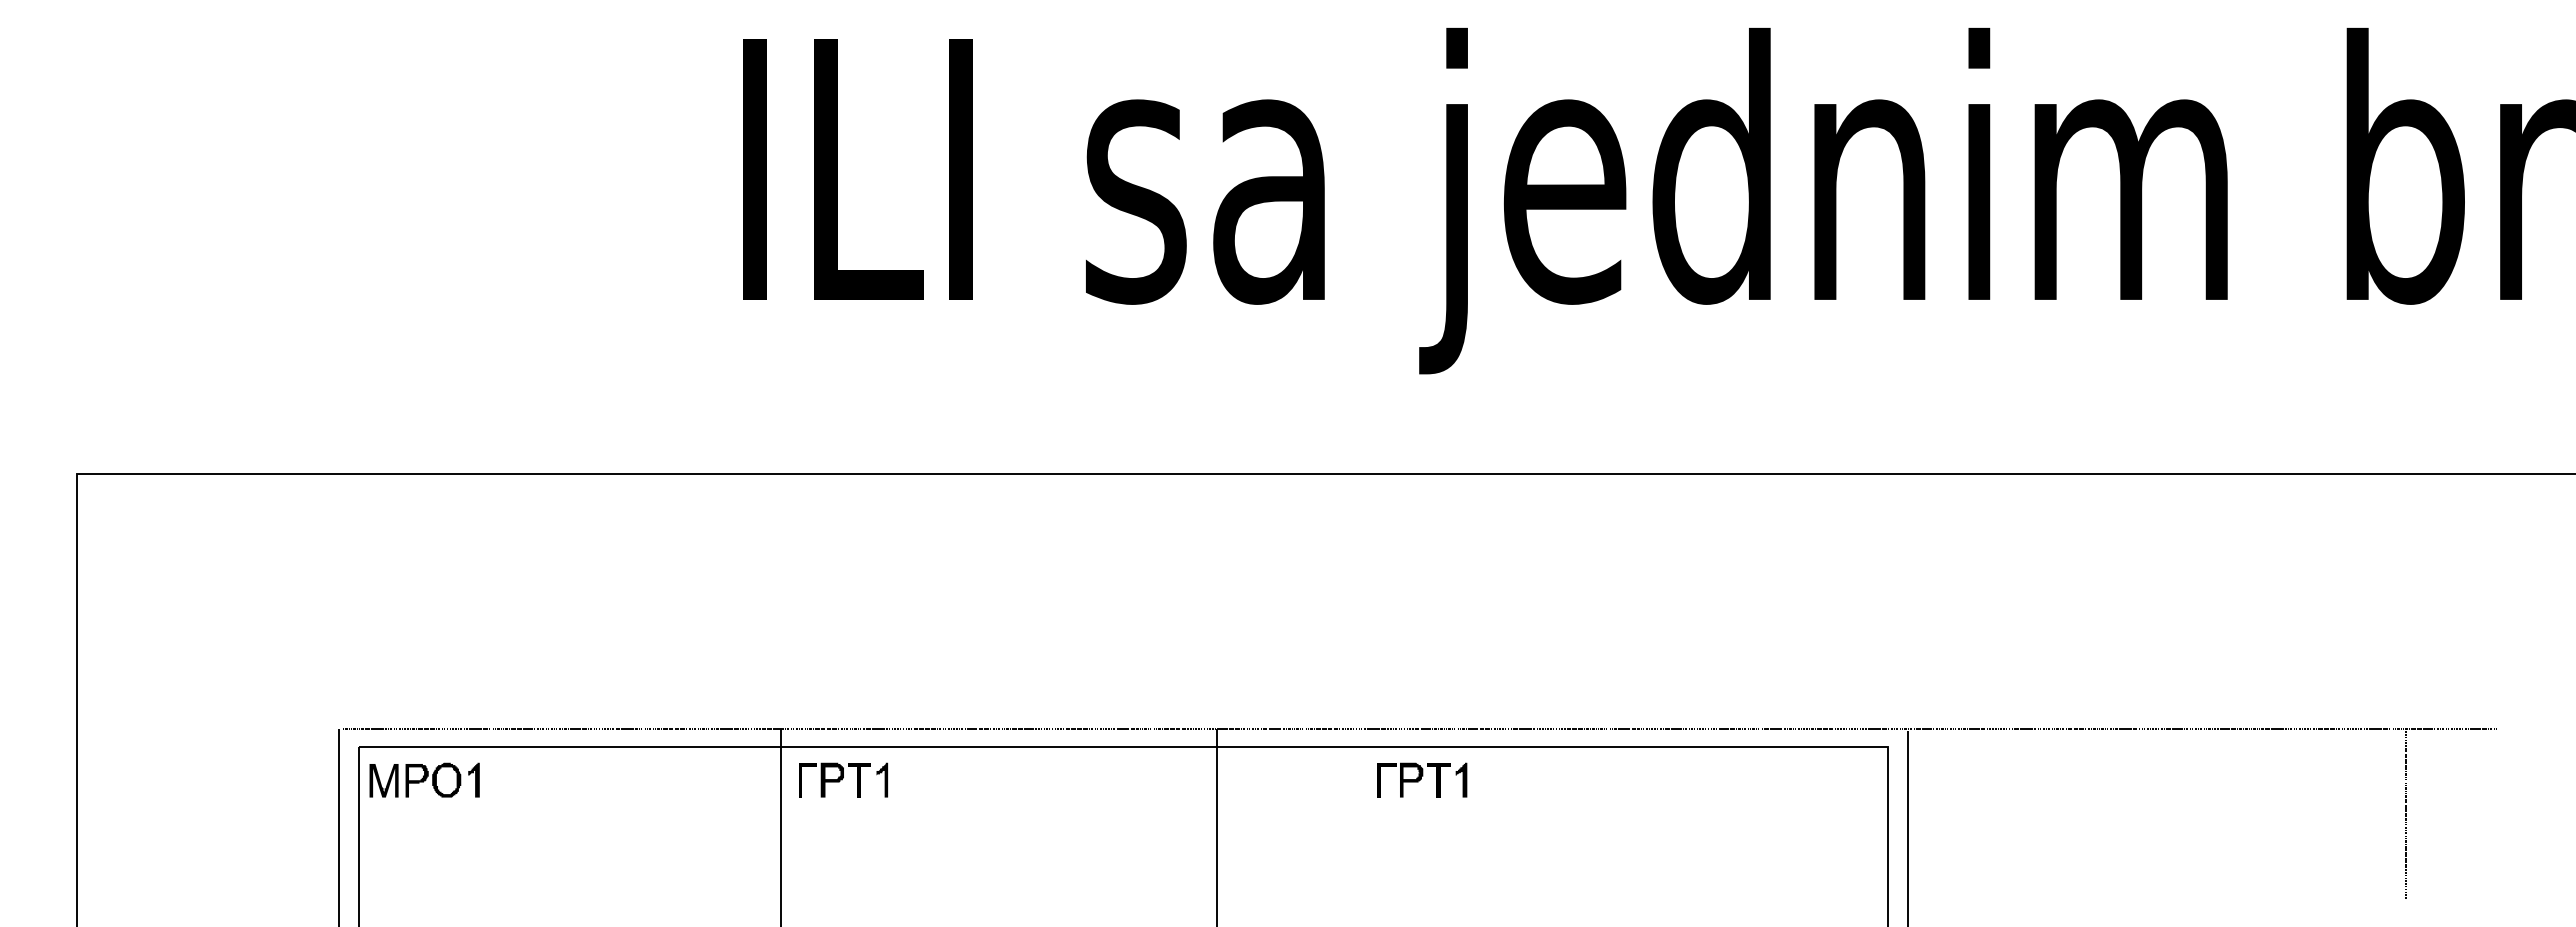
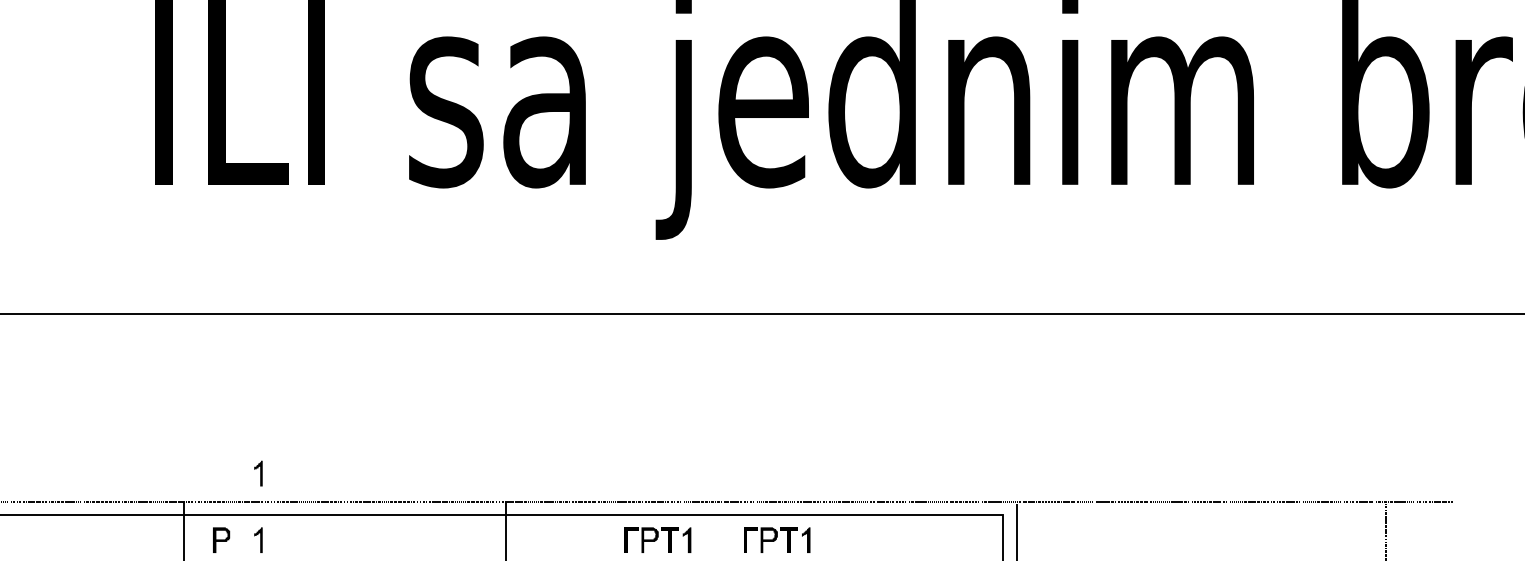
part: (881, 689) -> (257, 473), added
fill: (807, 779) -> (203, 539), removed
fill: (858, 779) -> (240, 539), removed
part: (1583, 779) -> (777, 539), added

